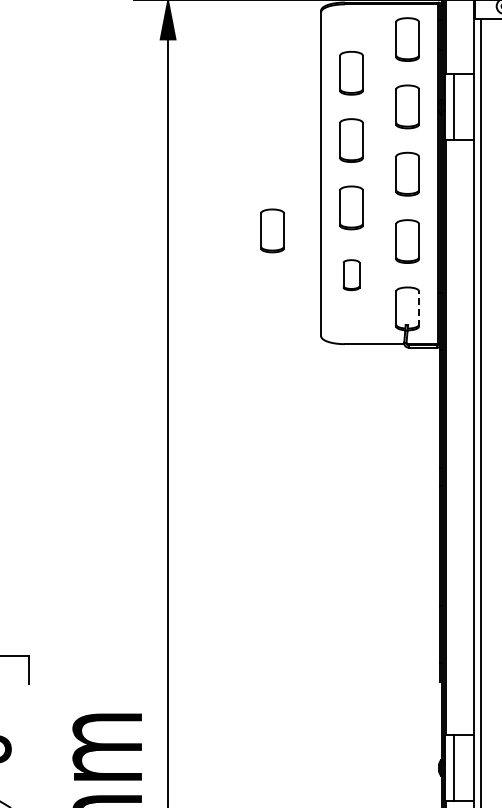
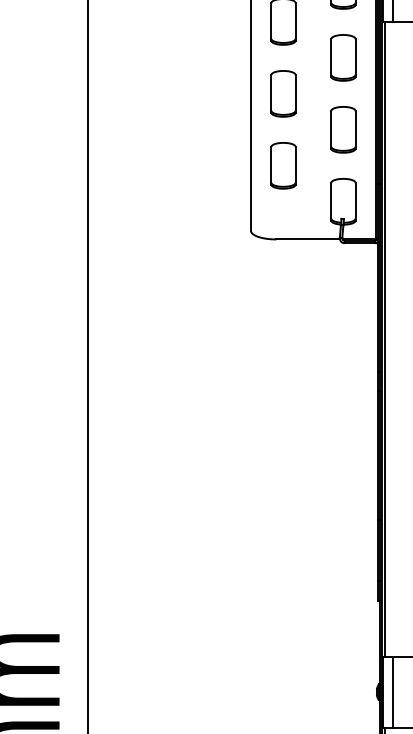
part: (272, 230) -> (199, 117), removed
part: (351, 274) -> (283, 165), size x1.43
line: (419, 308) -> (356, 201), dashed -> solid

